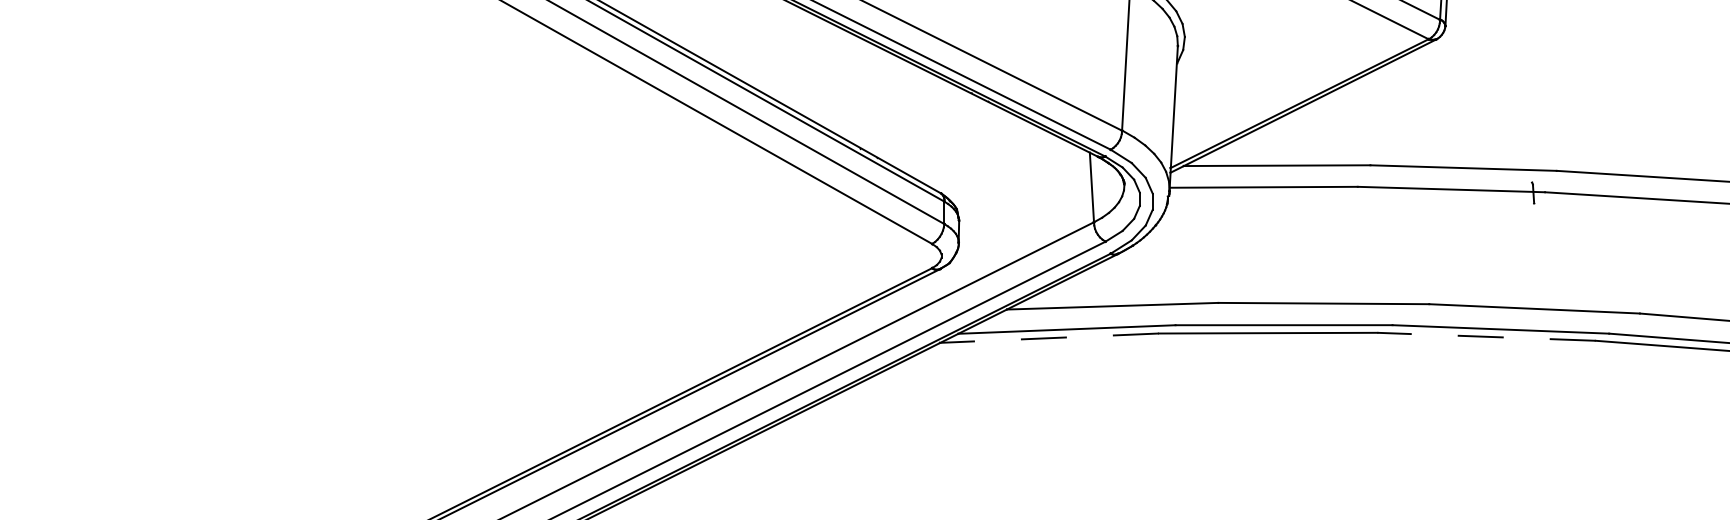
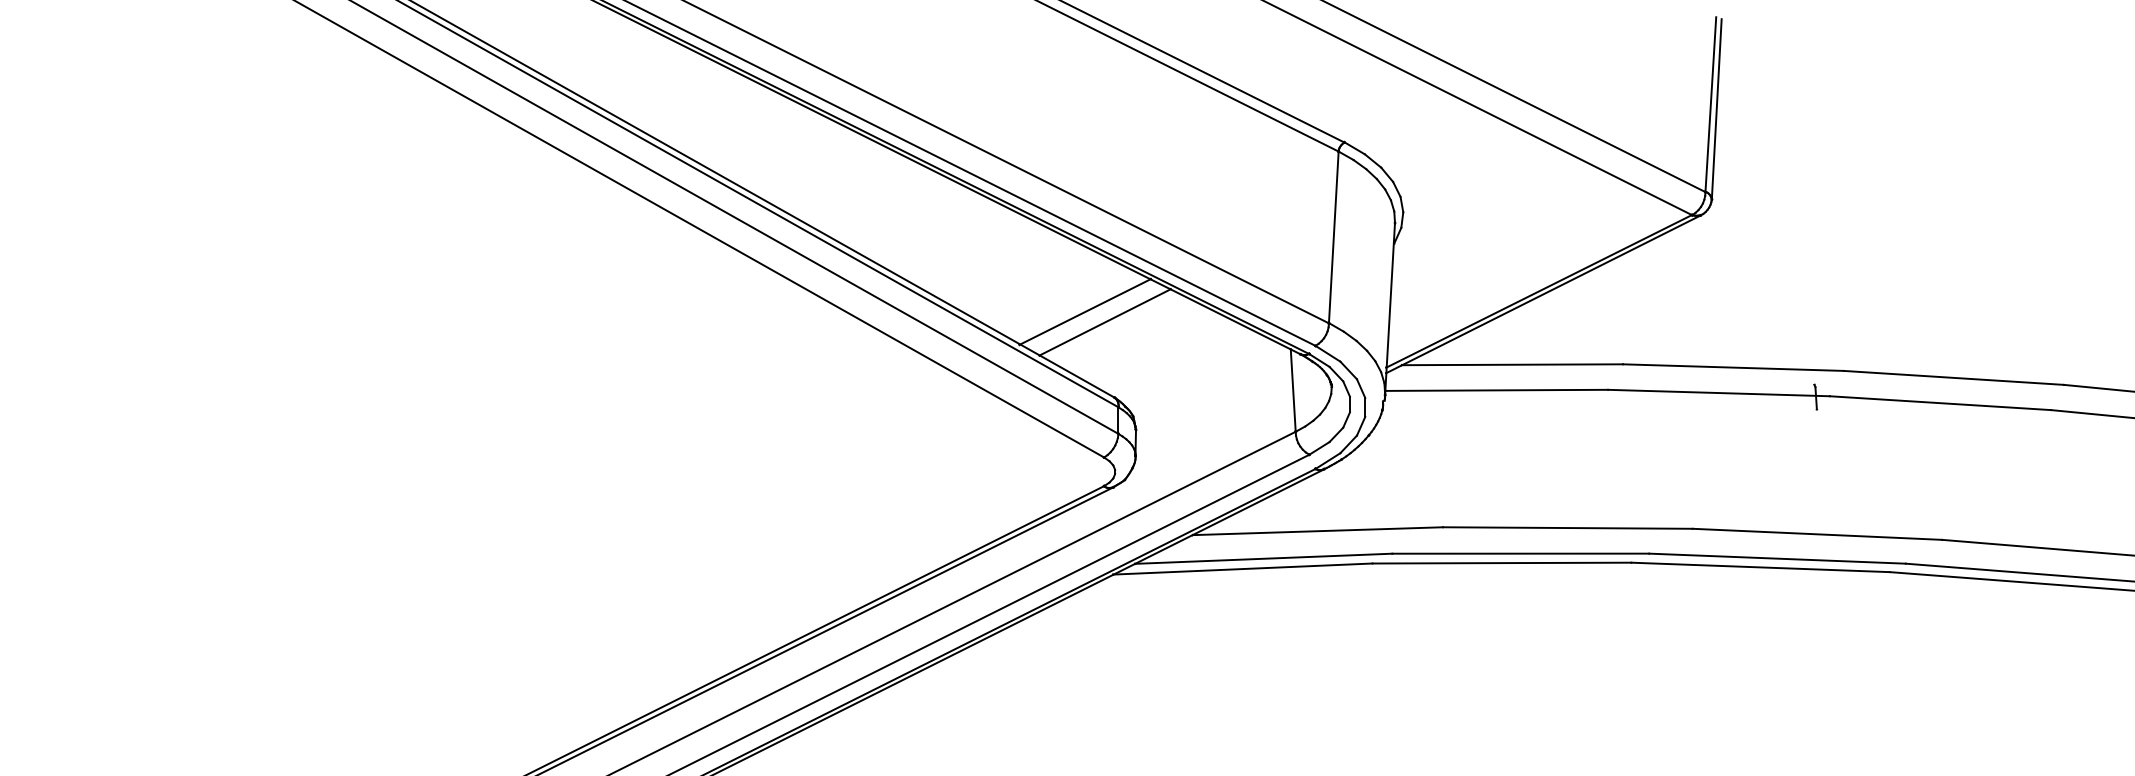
line: (915, 120) -> (1084, 311), added
line: (932, 129) -> (1104, 322), added
line: (1486, 336) -> (1760, 567), dashed -> solid
line: (1049, 338) -> (1243, 569), dashed -> solid

